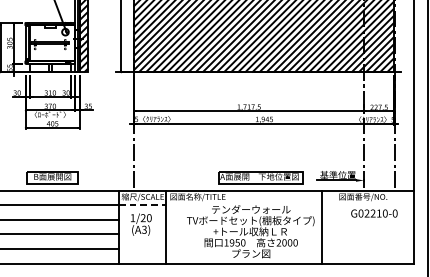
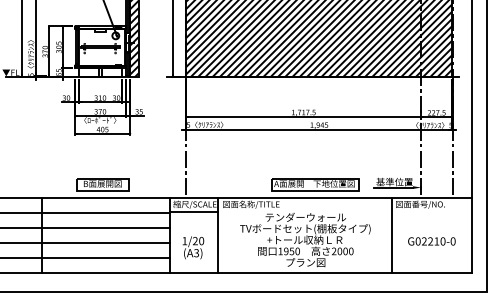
line: (142, 204) -> (194, 212), dashed -> solid
text: (374, 213) -> (431, 241), moved
text: (141, 224) -> (193, 247), moved
line: (322, 227) -> (391, 235), moved

